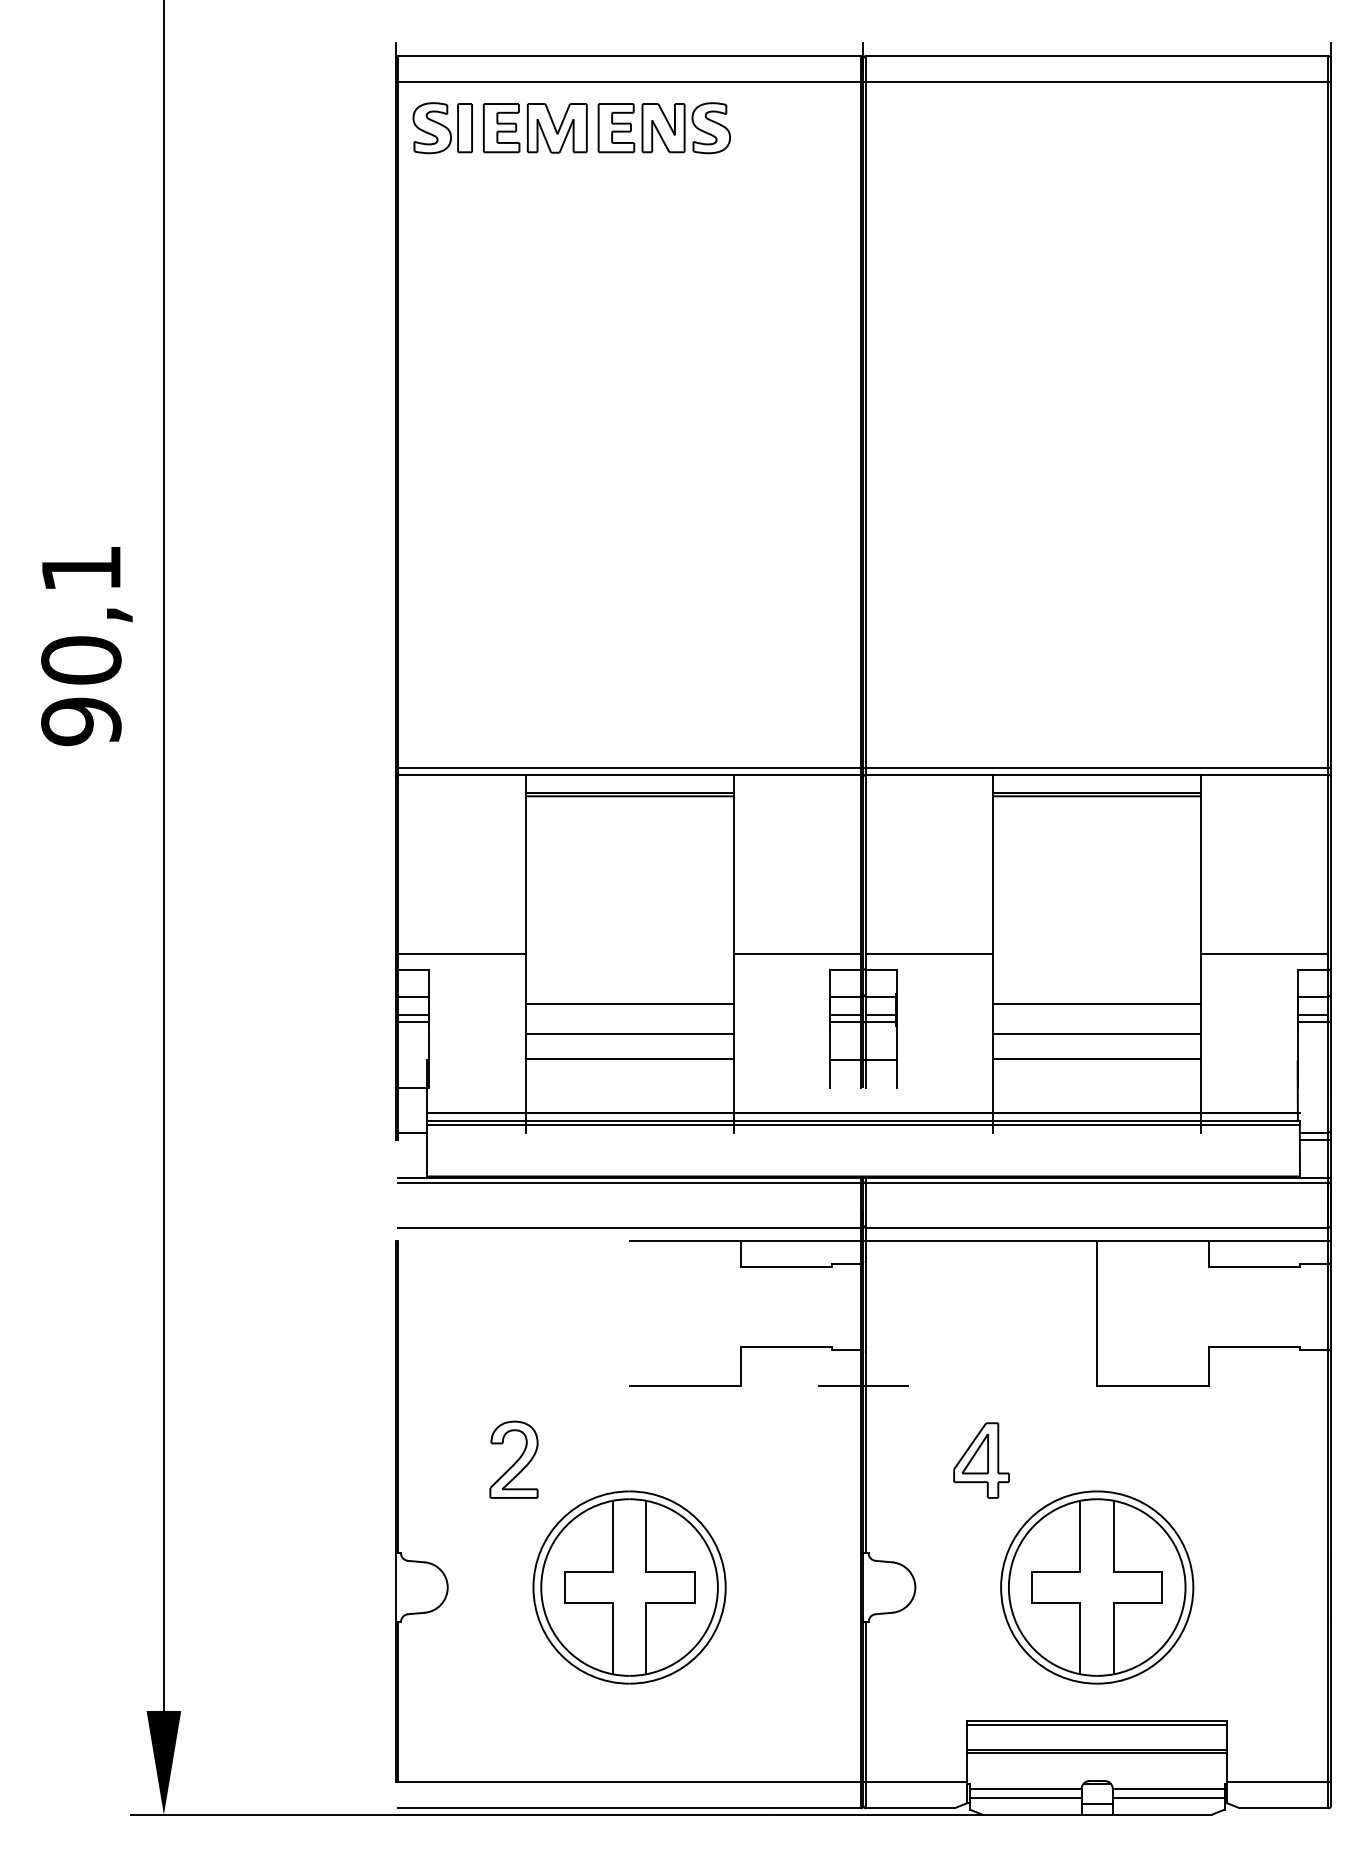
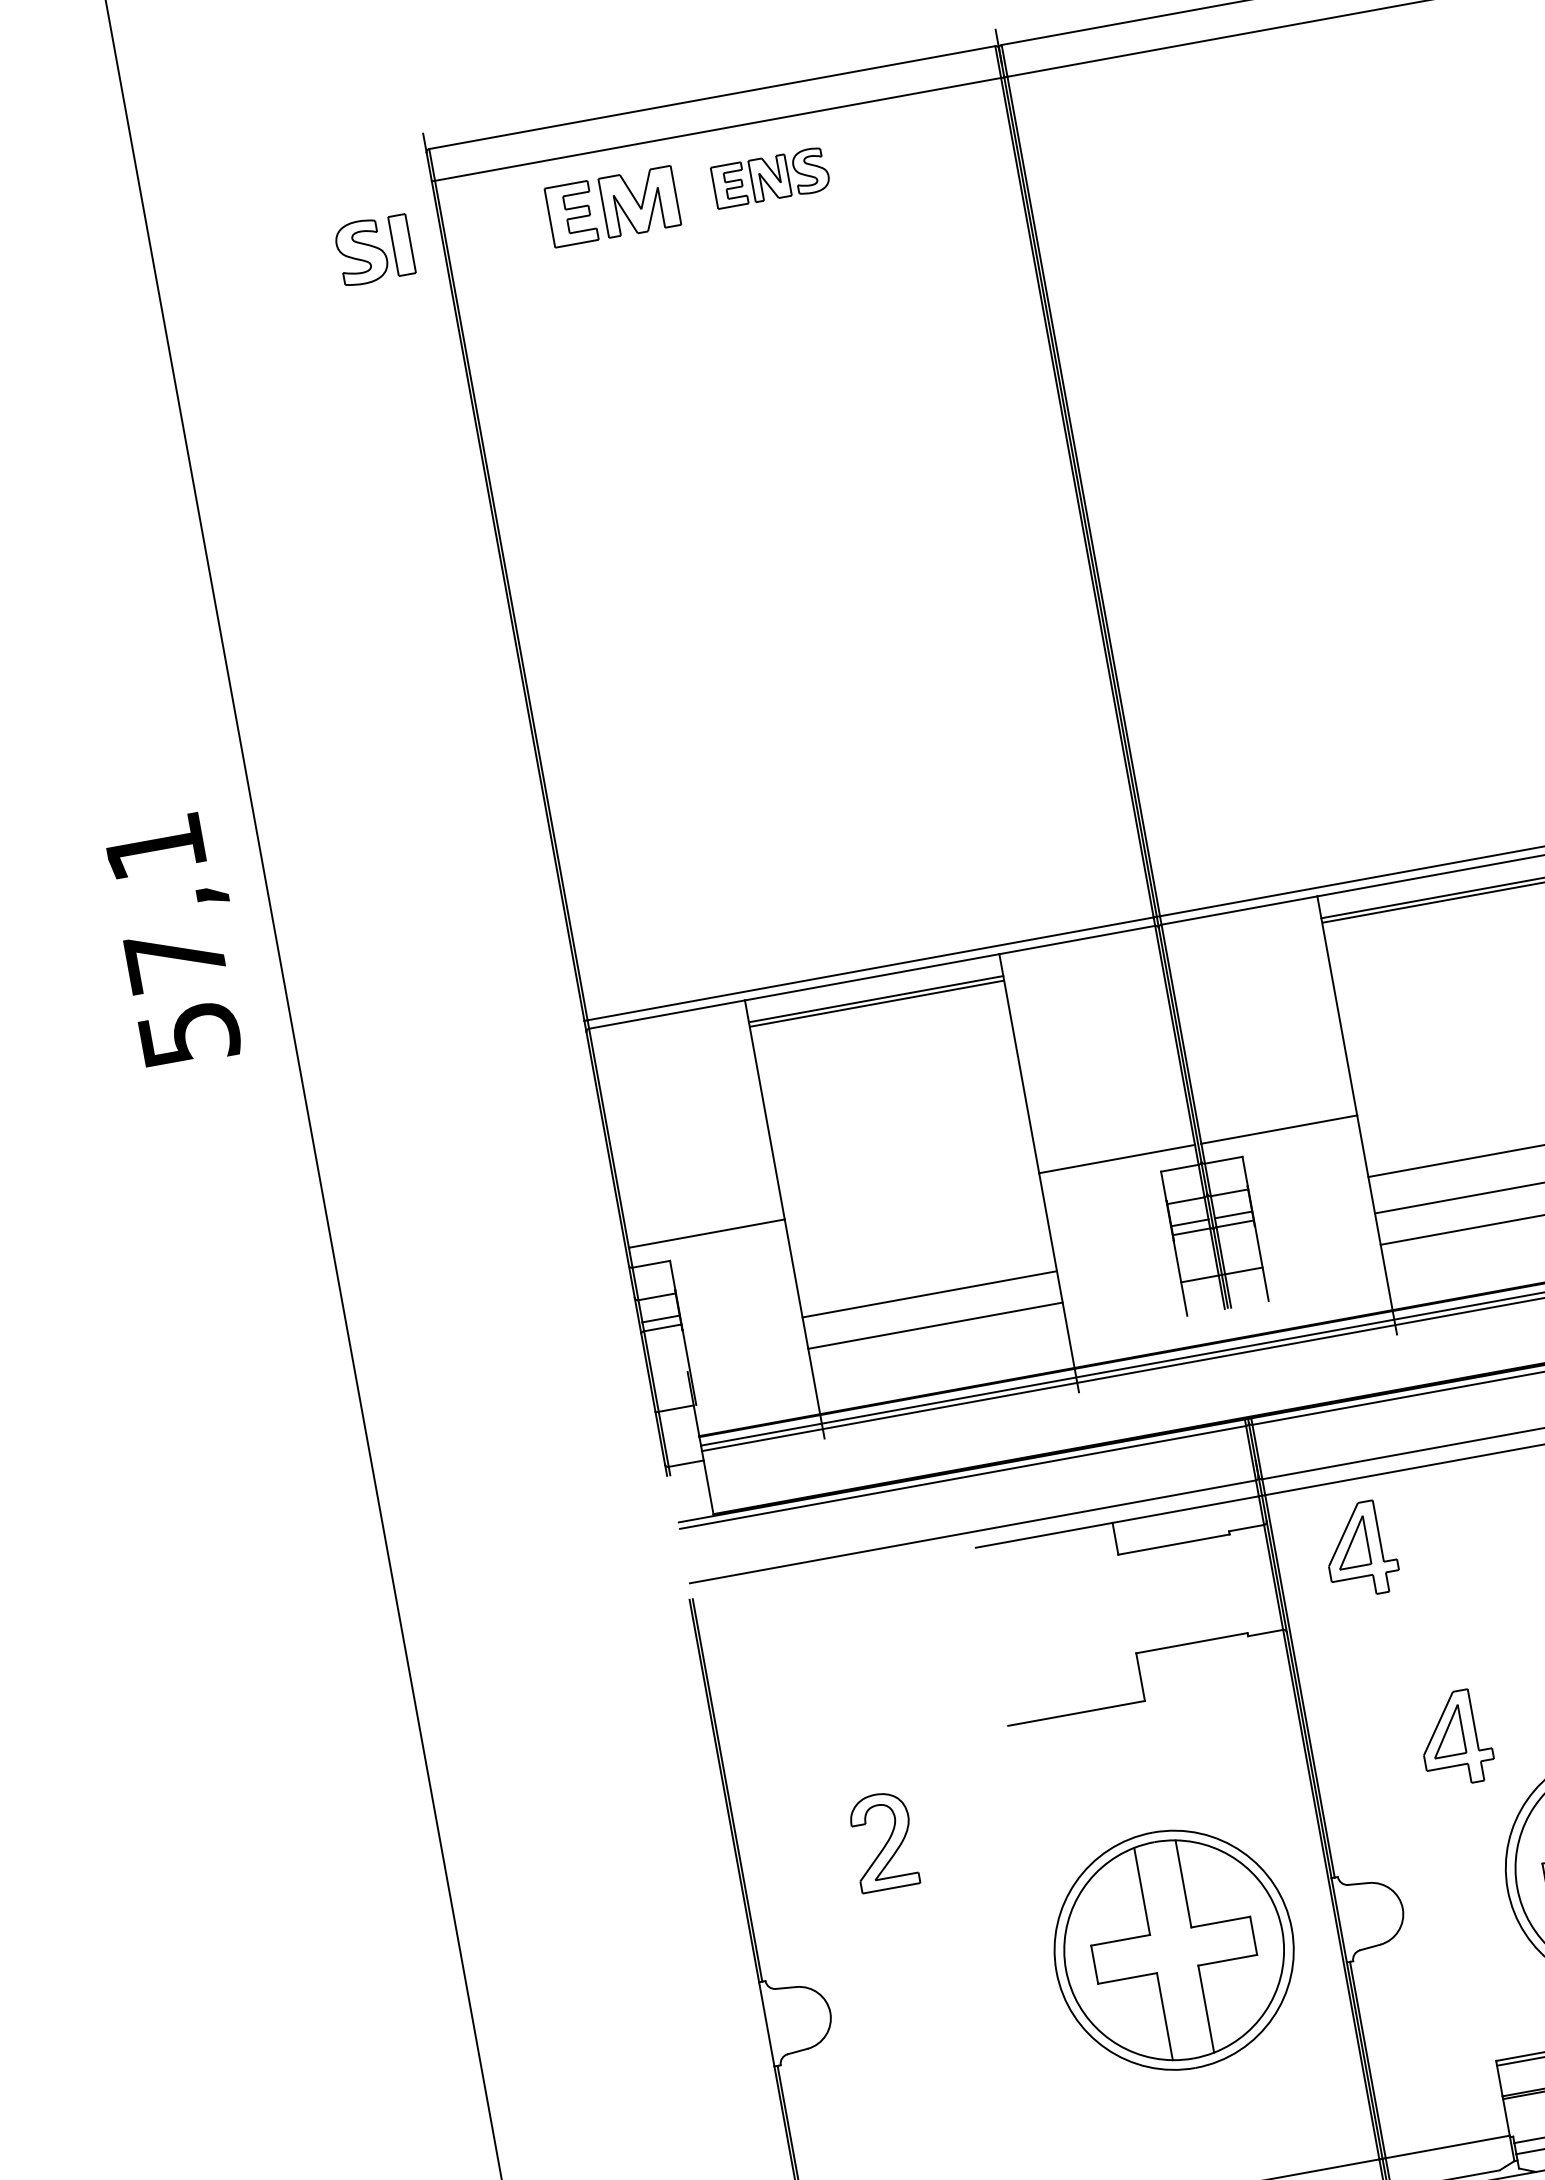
part: (442, 128) -> (374, 250), moved
part: (663, 128) -> (769, 178), size x0.7
text: (81, 691) -> (182, 997), 90,1 -> 57,1
line: (629, 1004) -> (923, 1258), removed
part: (933, 1297) -> (1360, 1549), added
line: (863, 1386) -> (1294, 1674), removed
part: (629, 1587) -> (1174, 1950), moved

